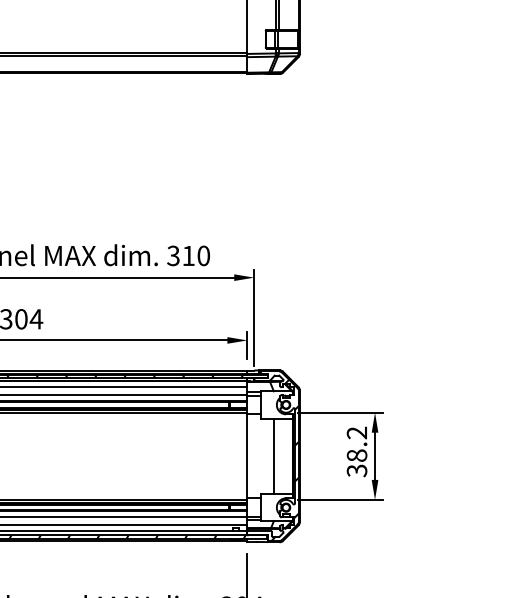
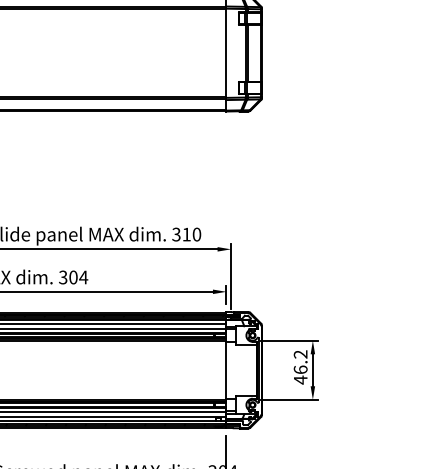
line: (274, 455) -> (244, 369), removed
hatch: (276, 455) -> (246, 369), removed
text: (356, 462) -> (300, 374), 38.2 -> 46.2

